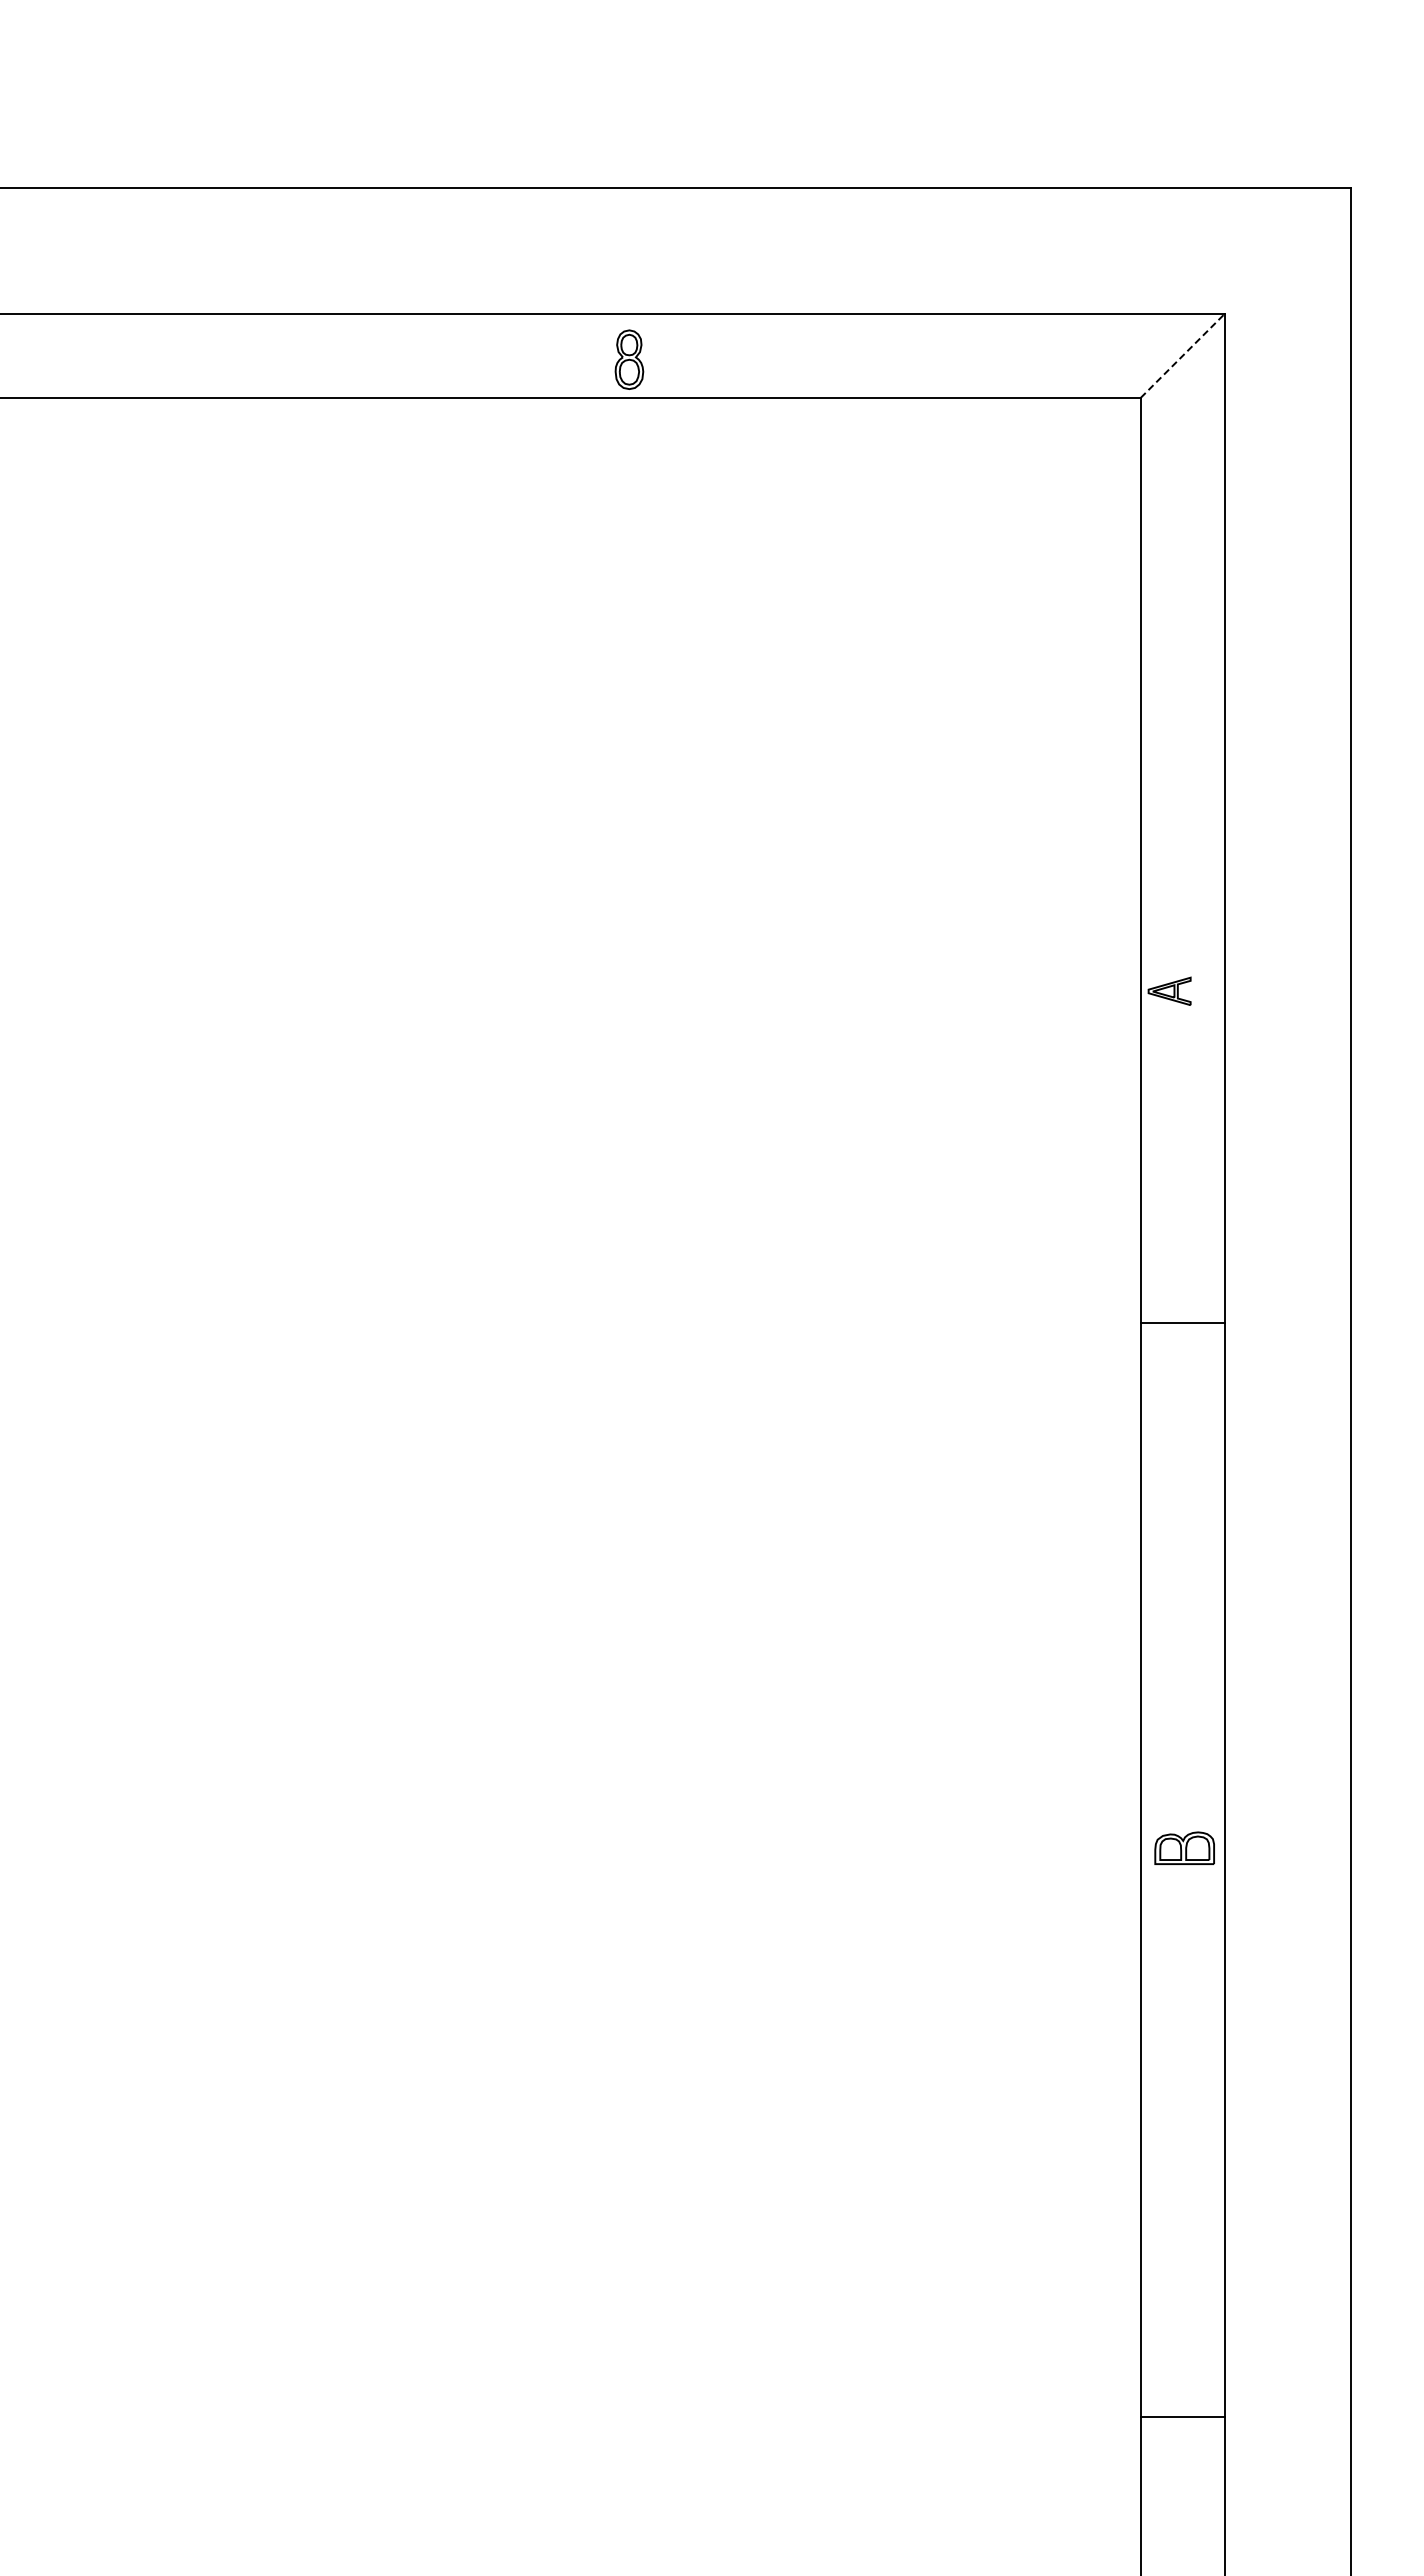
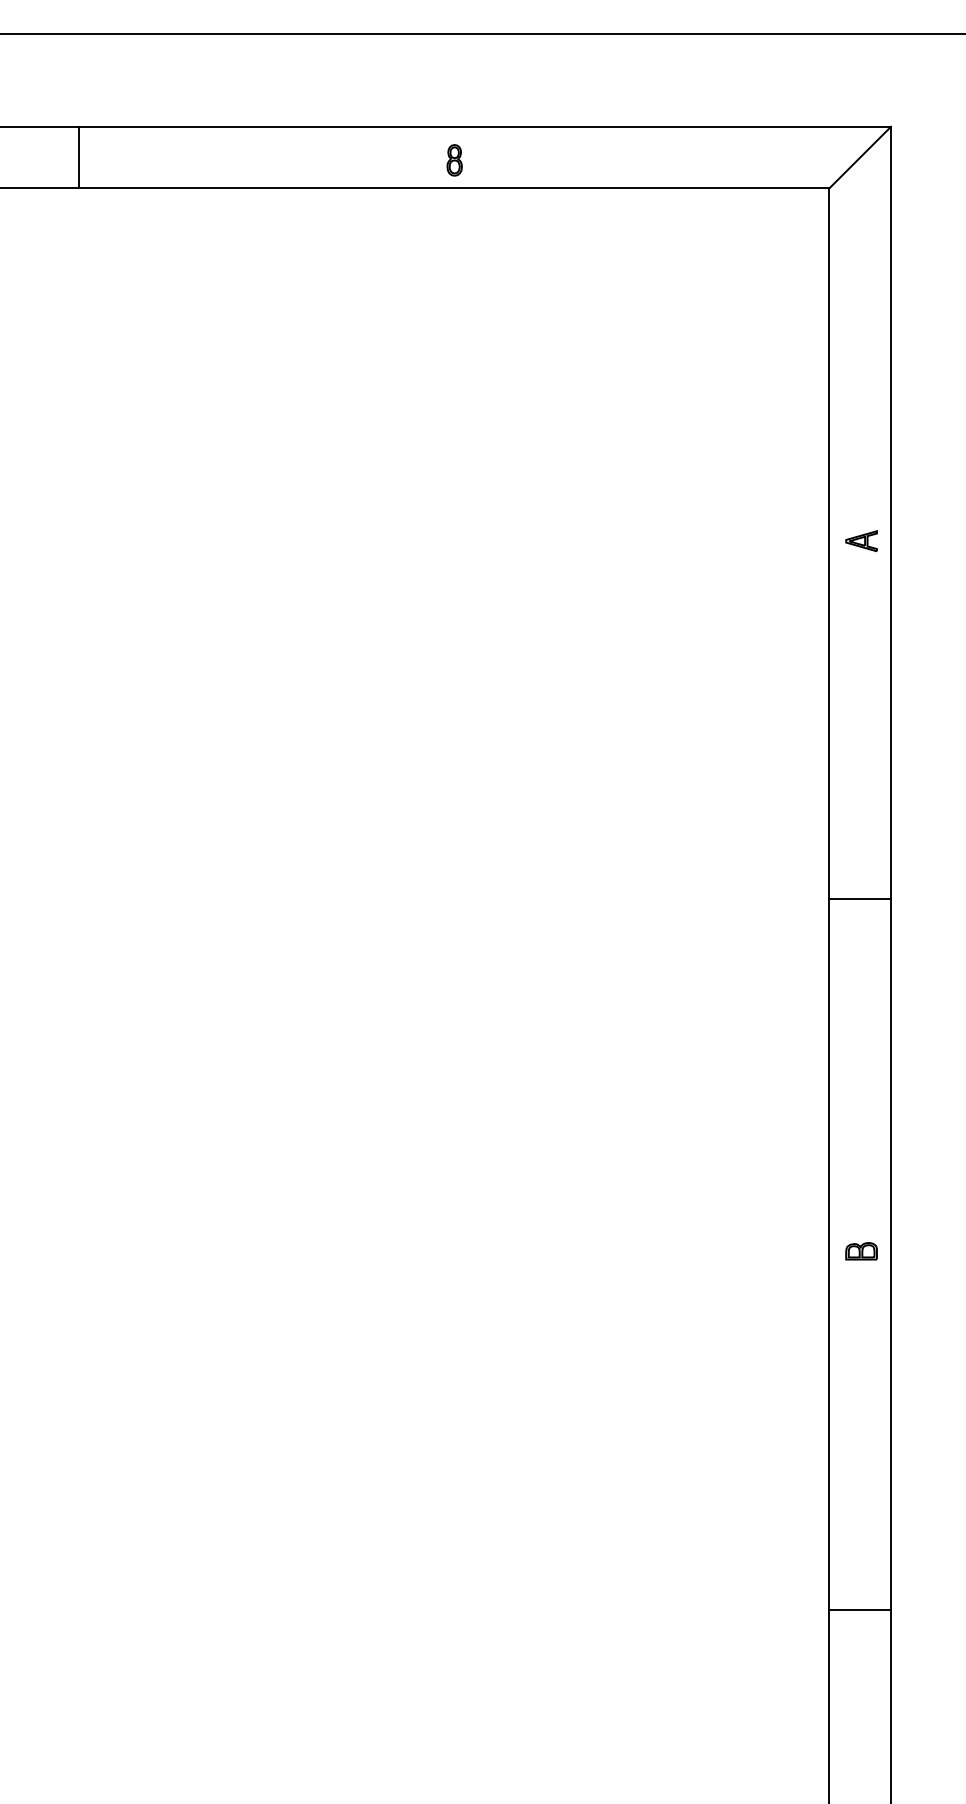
line: (116, 355) -> (78, 157), added
line: (1183, 355) -> (860, 157), dashed -> solid
part: (629, 359) -> (454, 160), size x0.71
part: (1169, 990) -> (861, 540), moved
line: (1182, 1322) -> (859, 898), moved
part: (1184, 1848) -> (861, 1251), size x0.71
line: (1182, 2417) -> (859, 1609), moved

